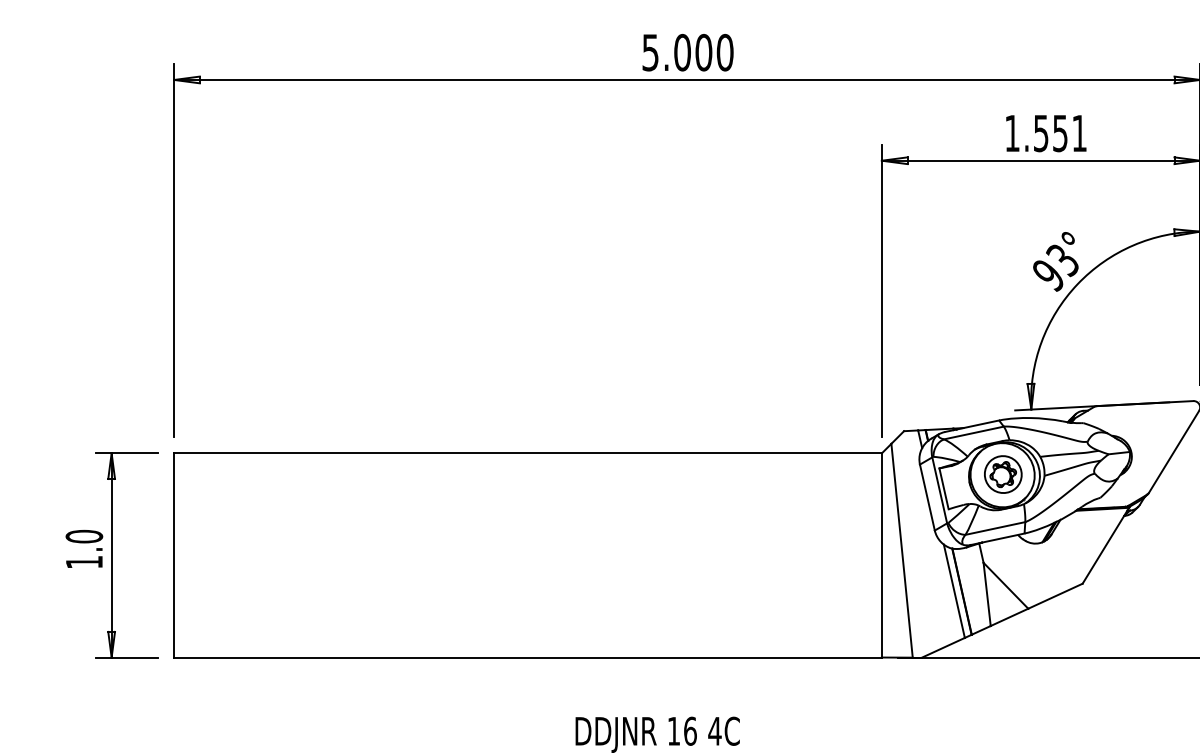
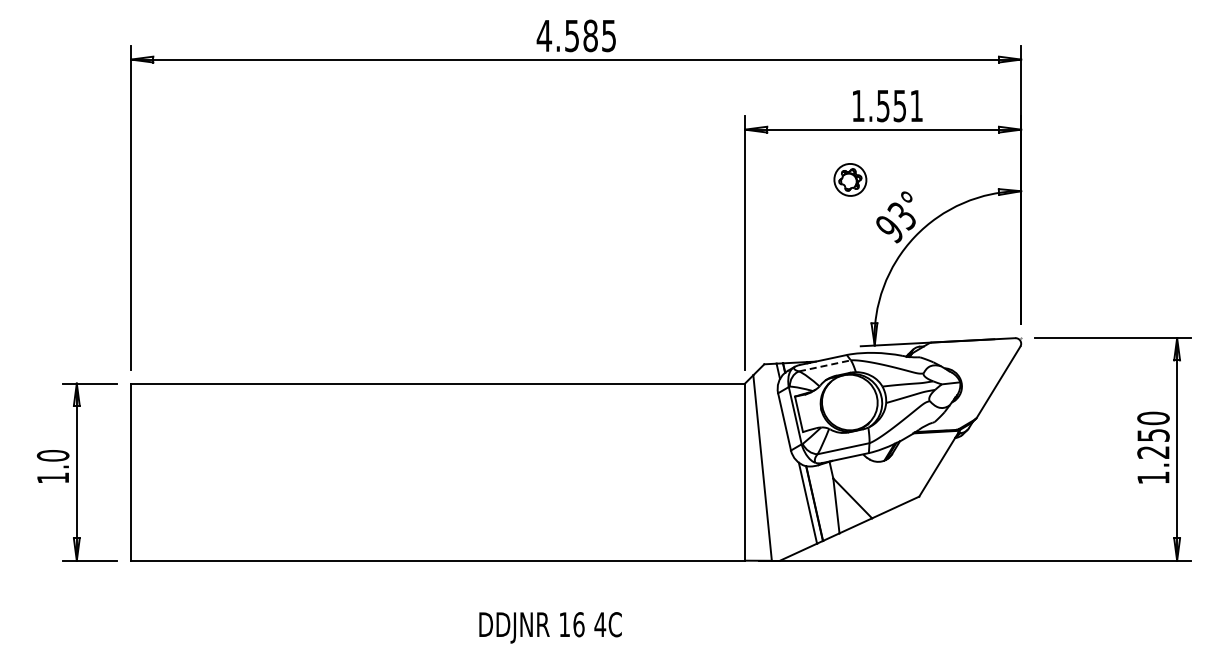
text: (687, 52) -> (576, 35), 5.000 -> 4.585
line: (973, 432) -> (824, 365), solid -> dashed
part: (1003, 474) -> (850, 179), moved

